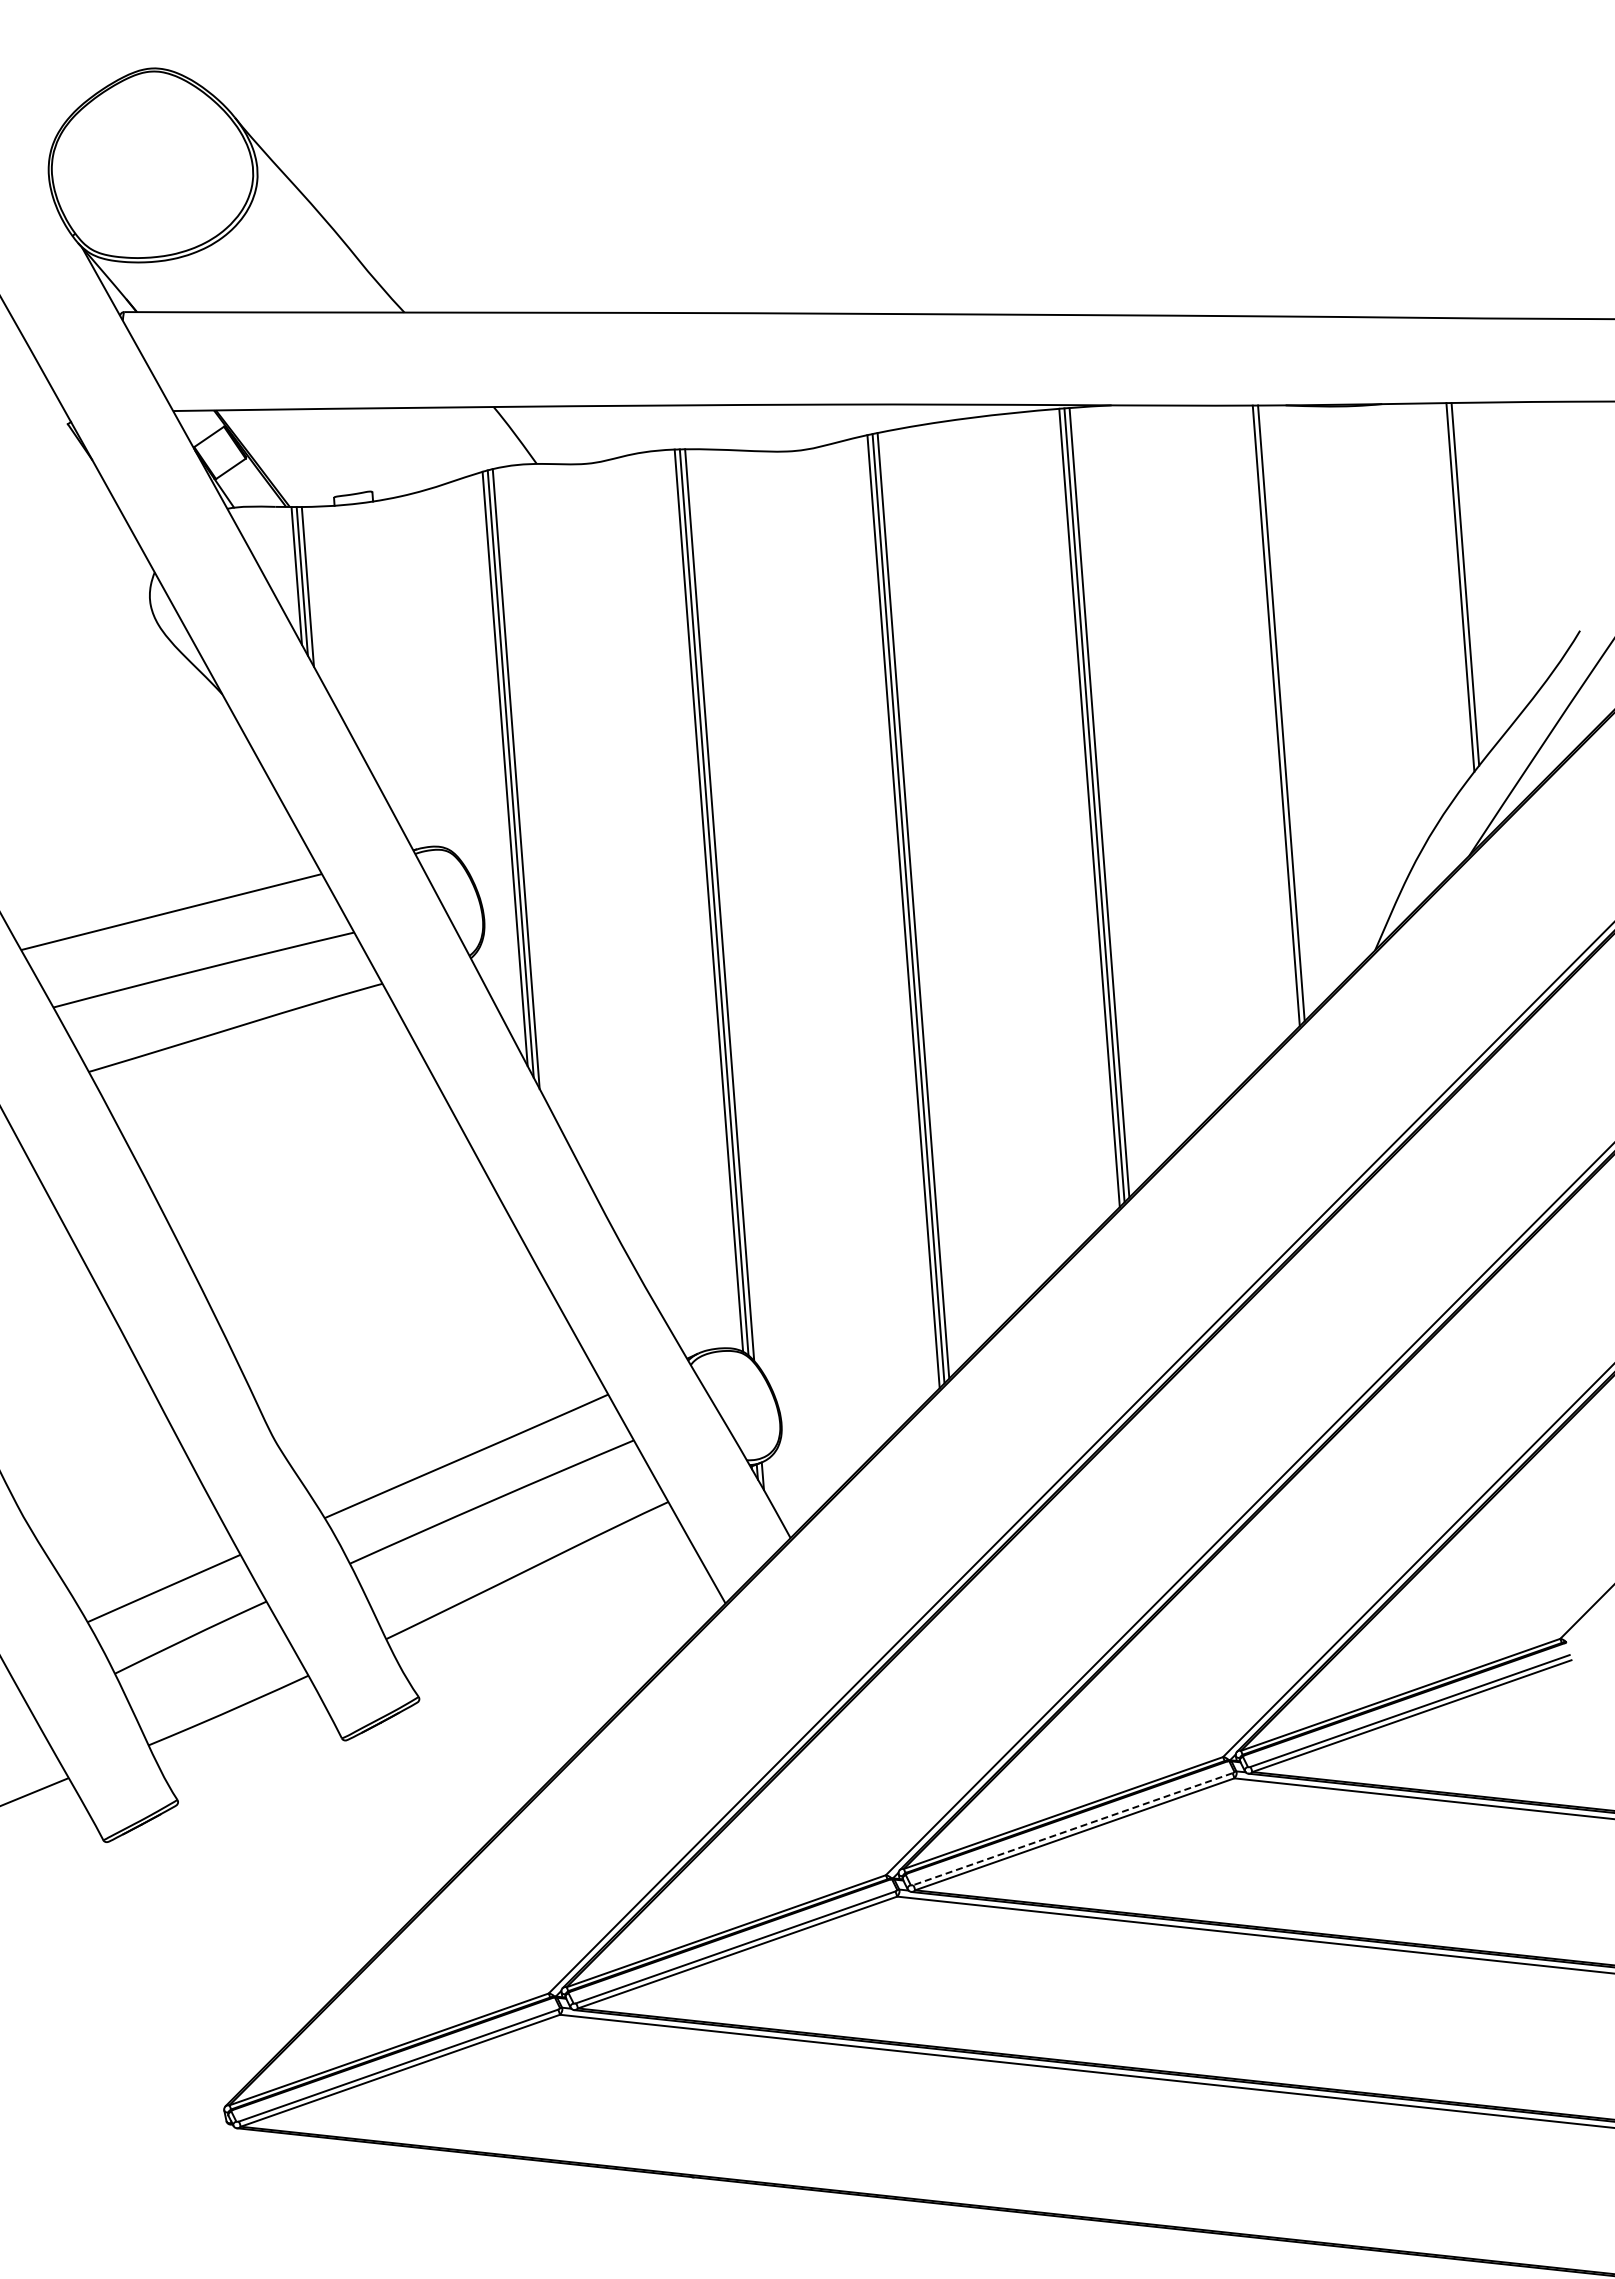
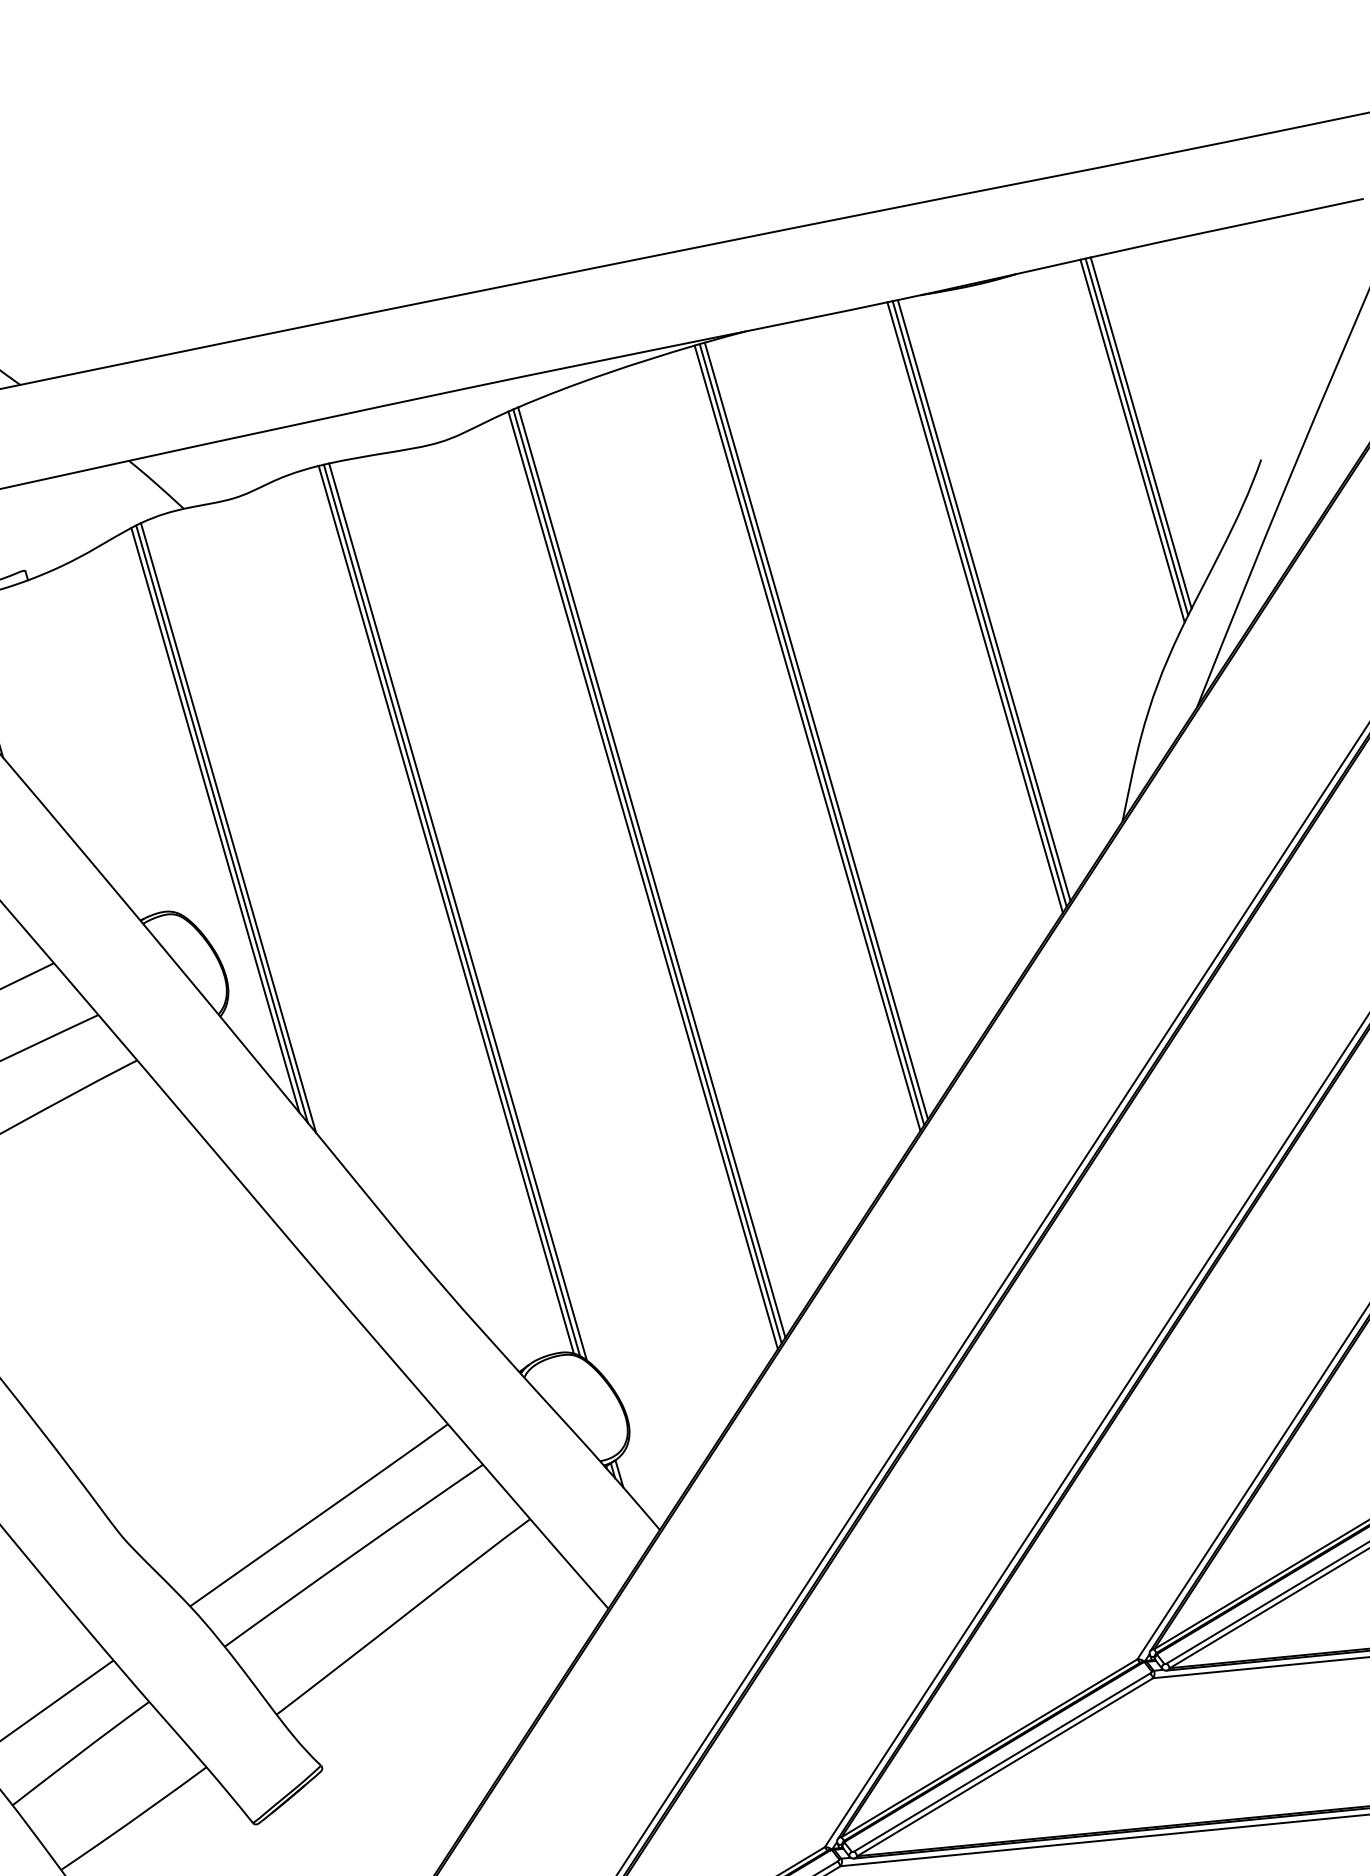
line: (1469, 580) -> (1140, 432), added
line: (1286, 710) -> (984, 600), added
line: (1072, 1829) -> (1001, 1762), dashed -> solid

